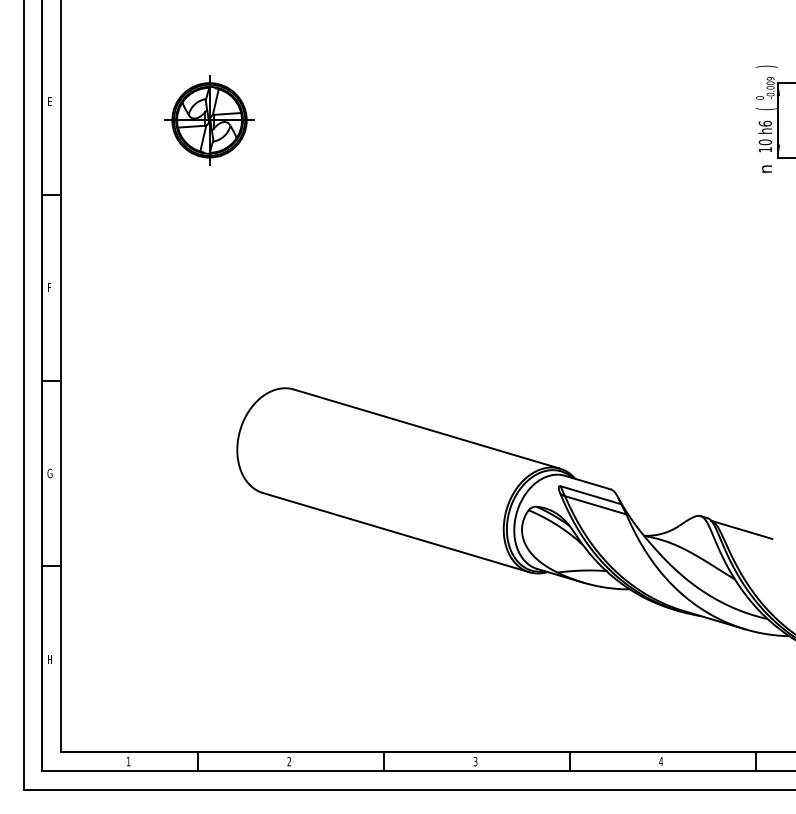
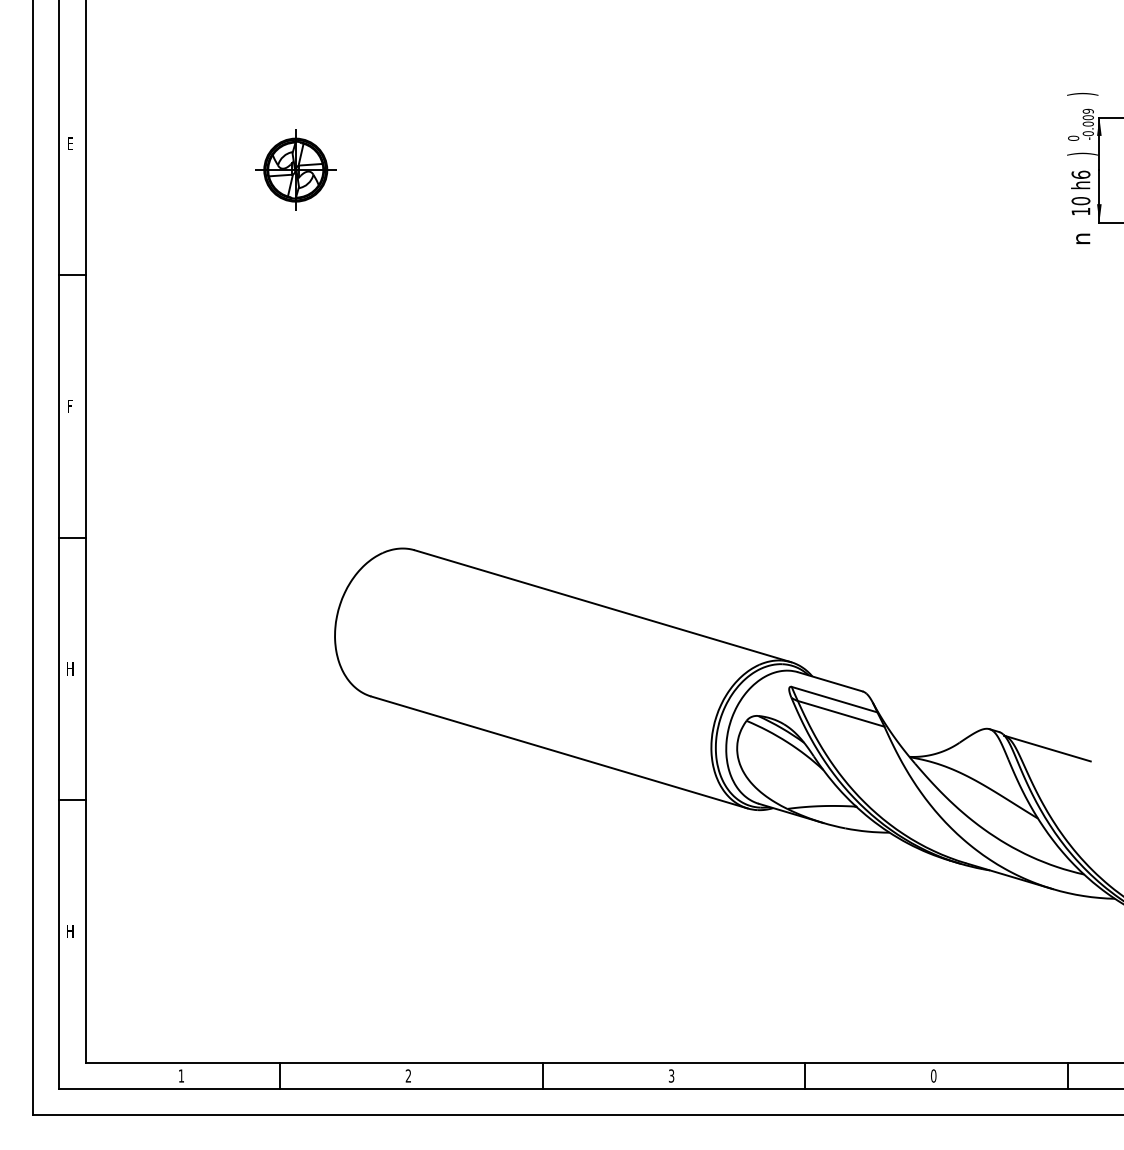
text: (765, 109) -> (1081, 154), ( -> )
part: (209, 120) -> (295, 170), size x0.6
text: (49, 473) -> (69, 668), G -> H
text: (661, 761) -> (934, 1075), 4 -> 0

